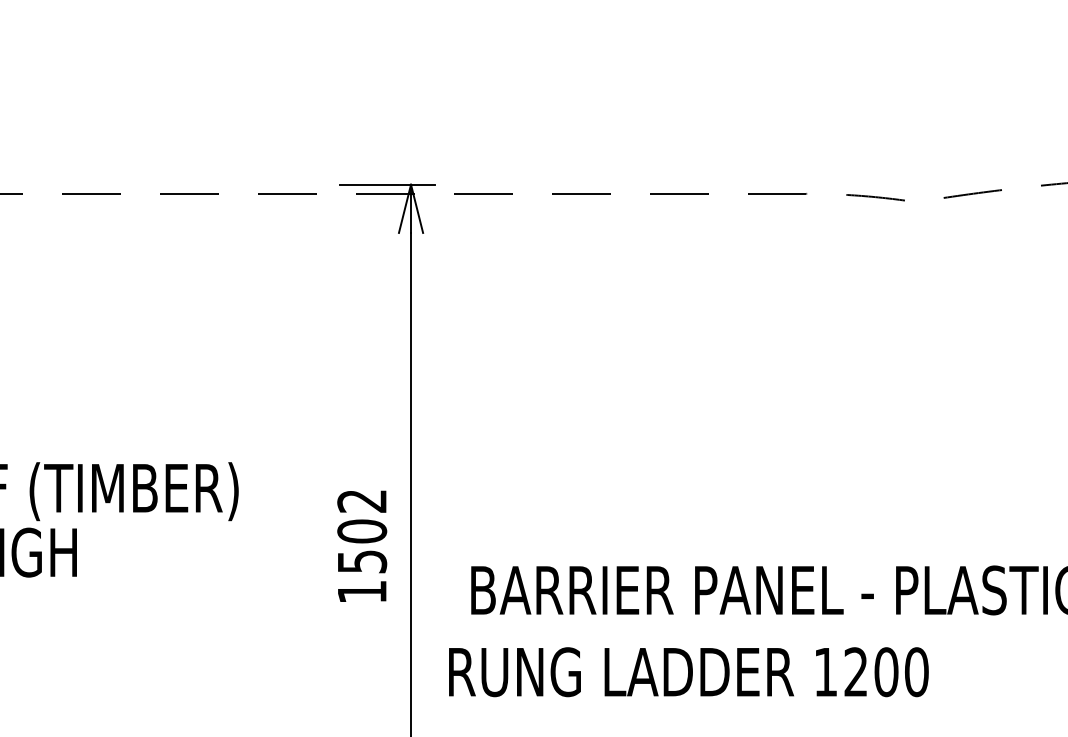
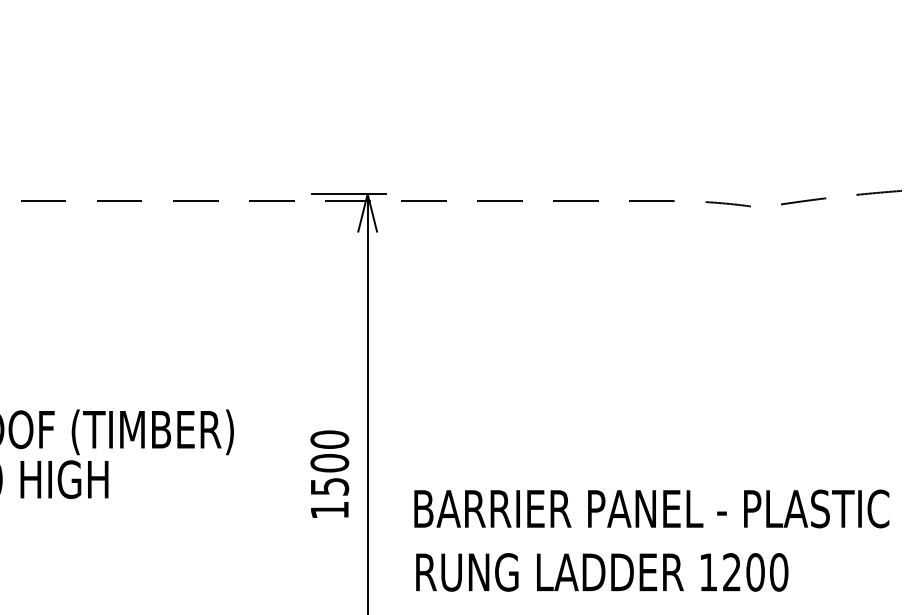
text: (361, 500) -> (329, 439), 1502 -> 1500
text: (689, 672) -> (602, 572), moved

